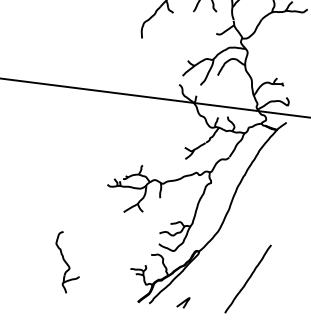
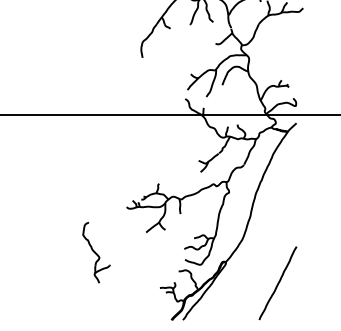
part: (67, 262) -> (96, 252), moved
curve: (183, 302) -> (216, 314), removed

